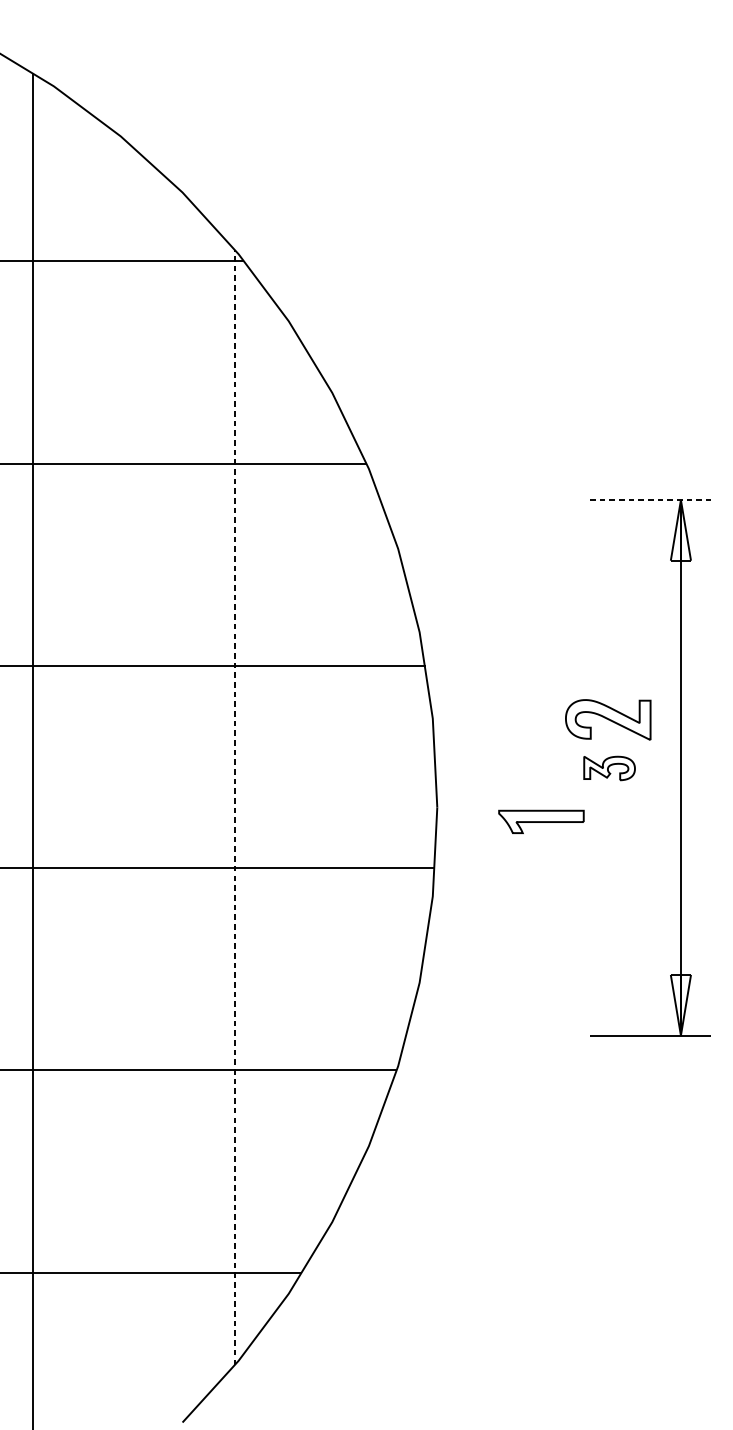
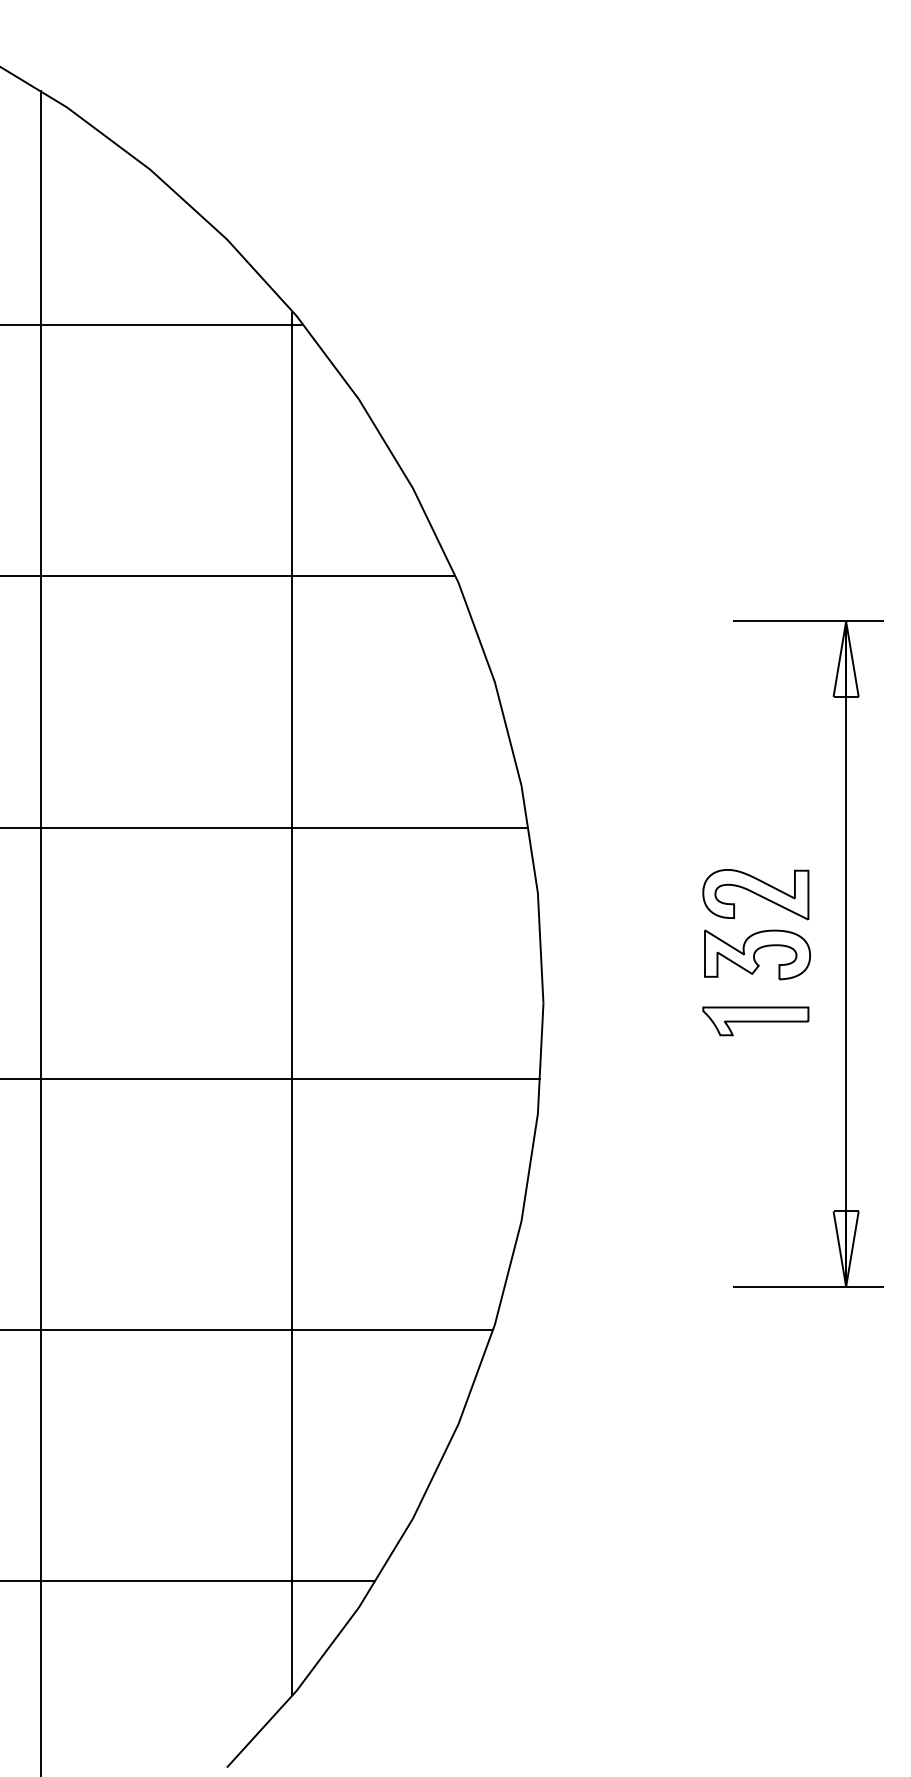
line: (650, 500) -> (808, 621), dashed -> solid
part: (609, 768) -> (757, 954), size x1.67
line: (235, 807) -> (292, 1003), dashed -> solid
part: (541, 822) -> (755, 1021), moved

